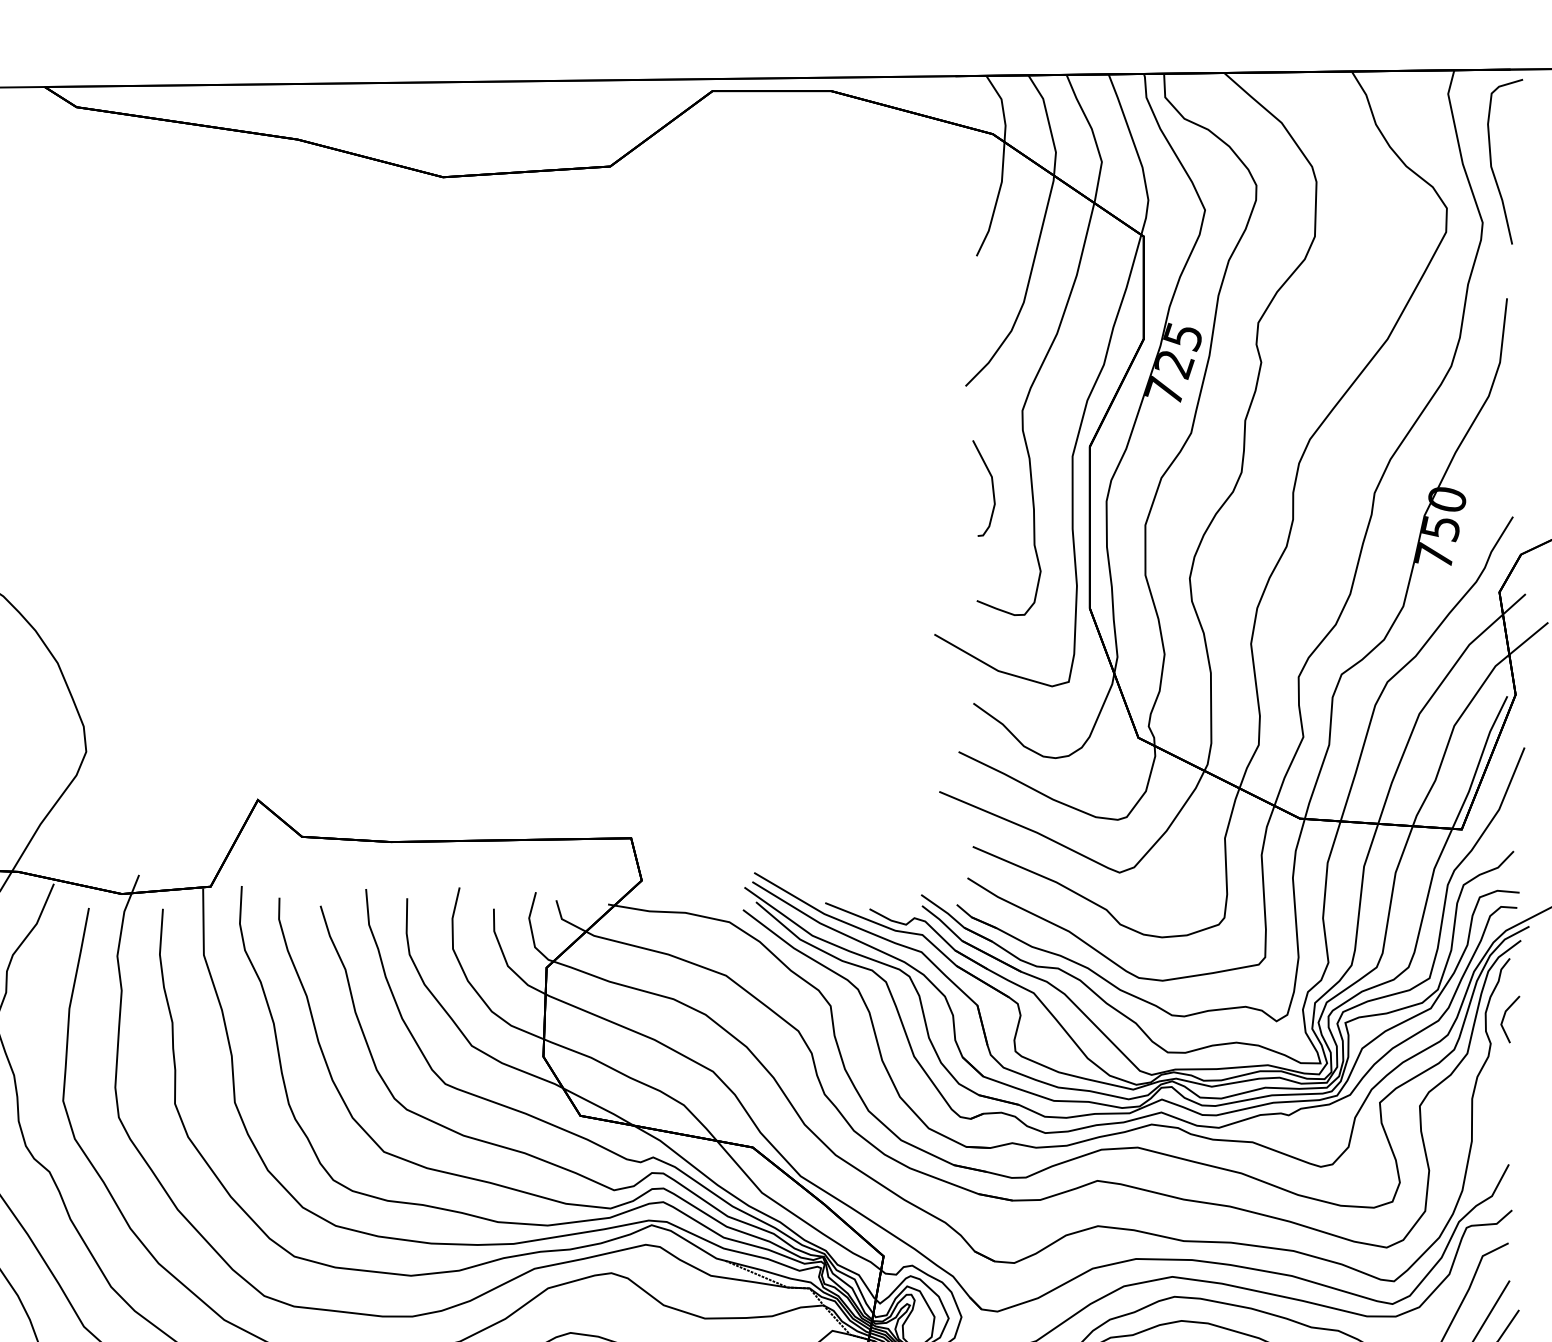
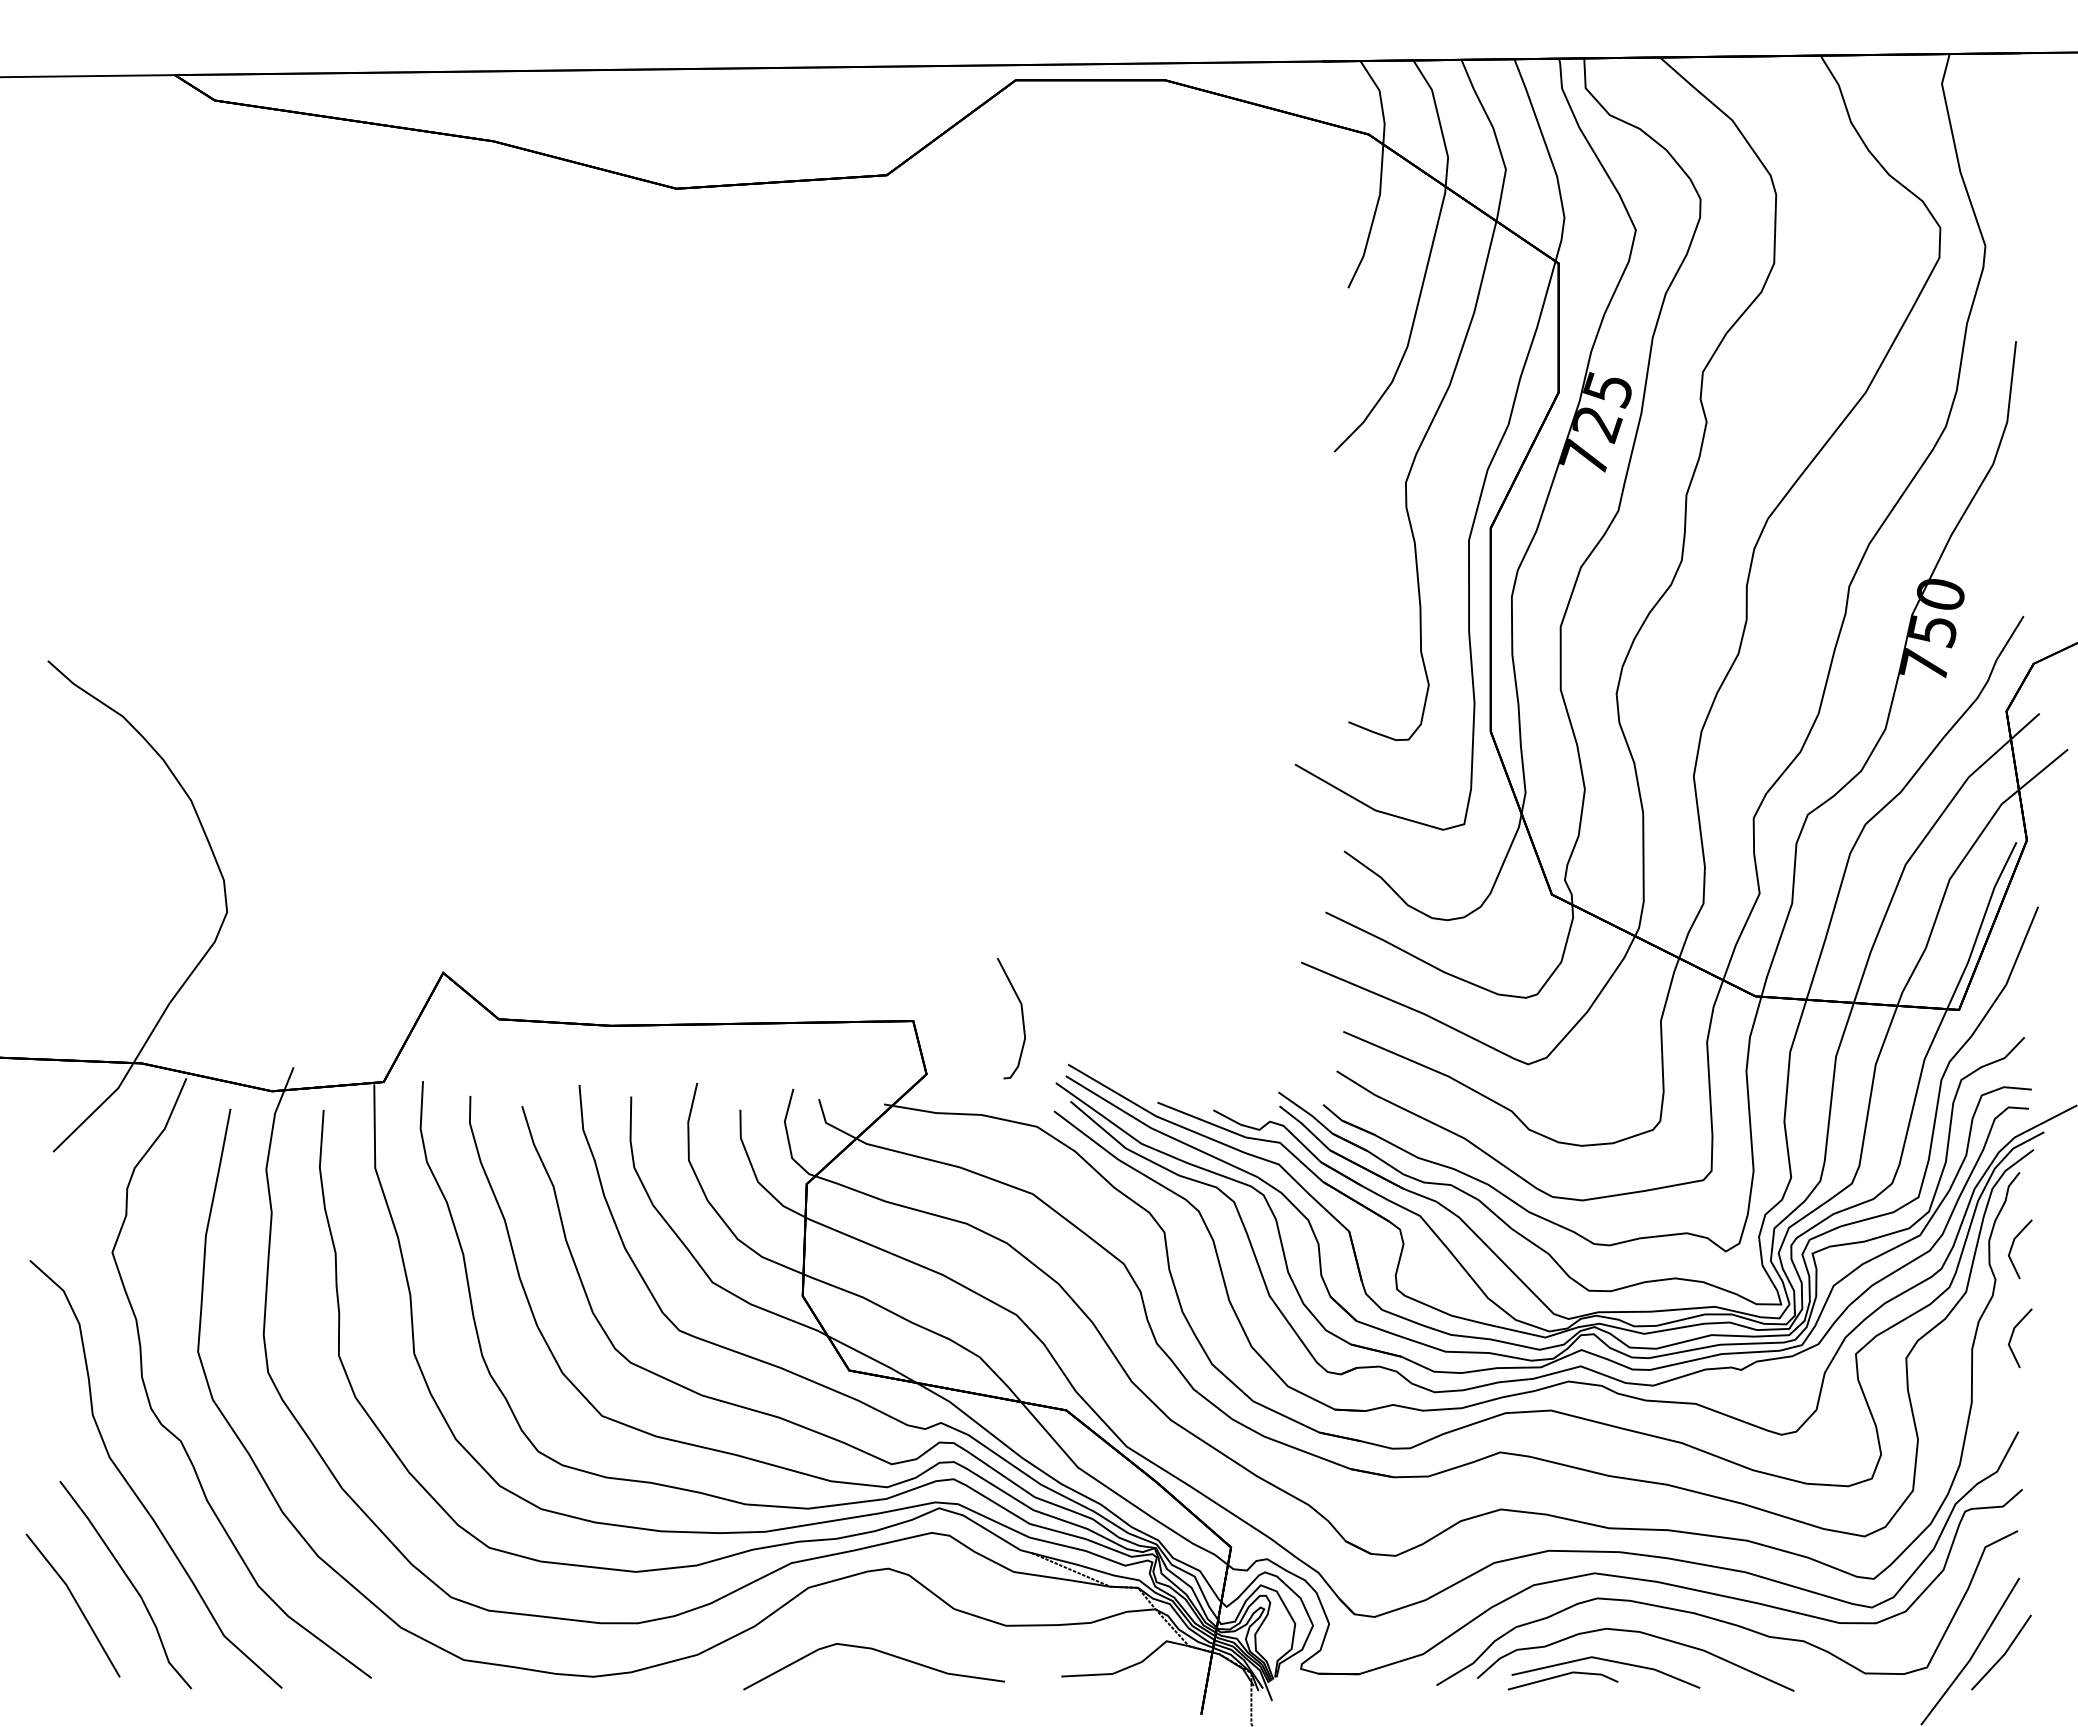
curve: (1491, 161) -> (1996, 169), removed
curve: (991, 486) -> (1021, 1016), moved
line: (1505, 1087) -> (2013, 1334), added

